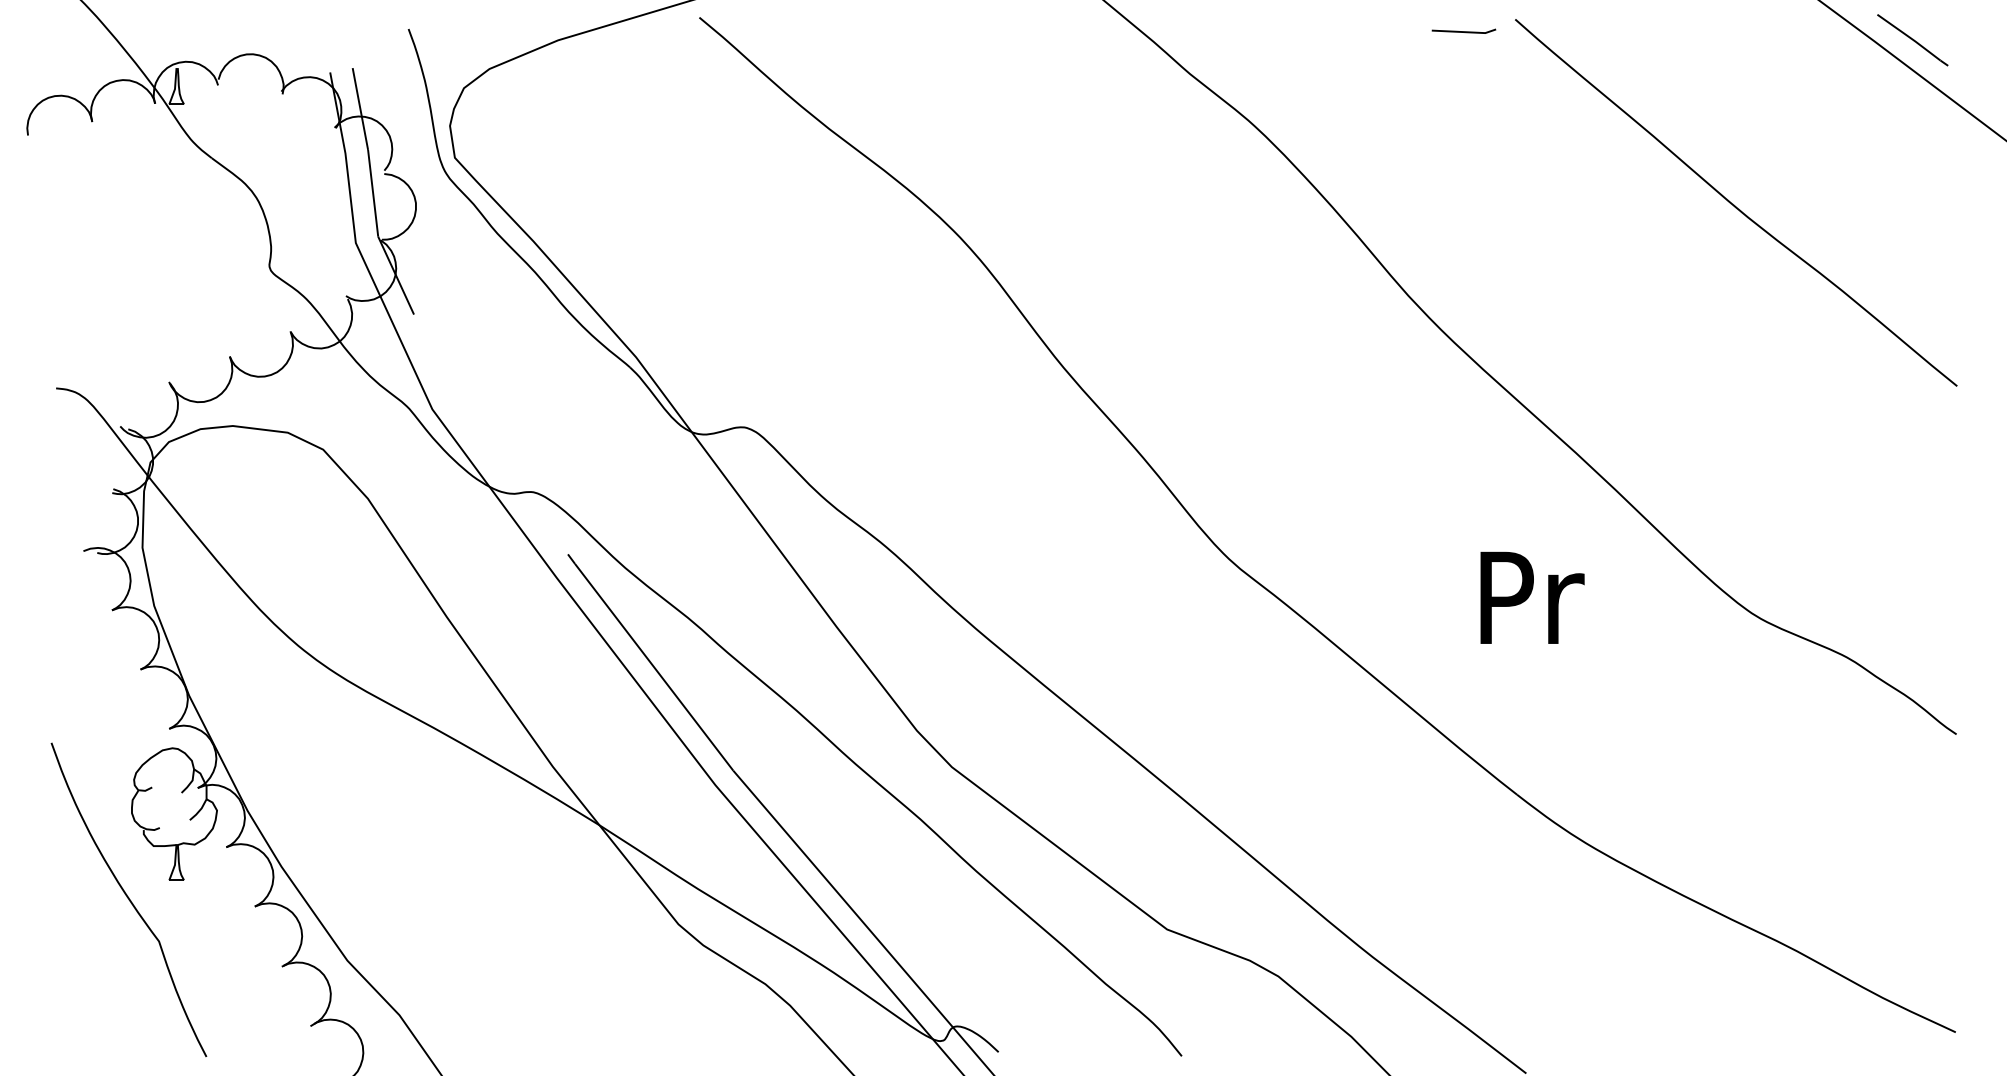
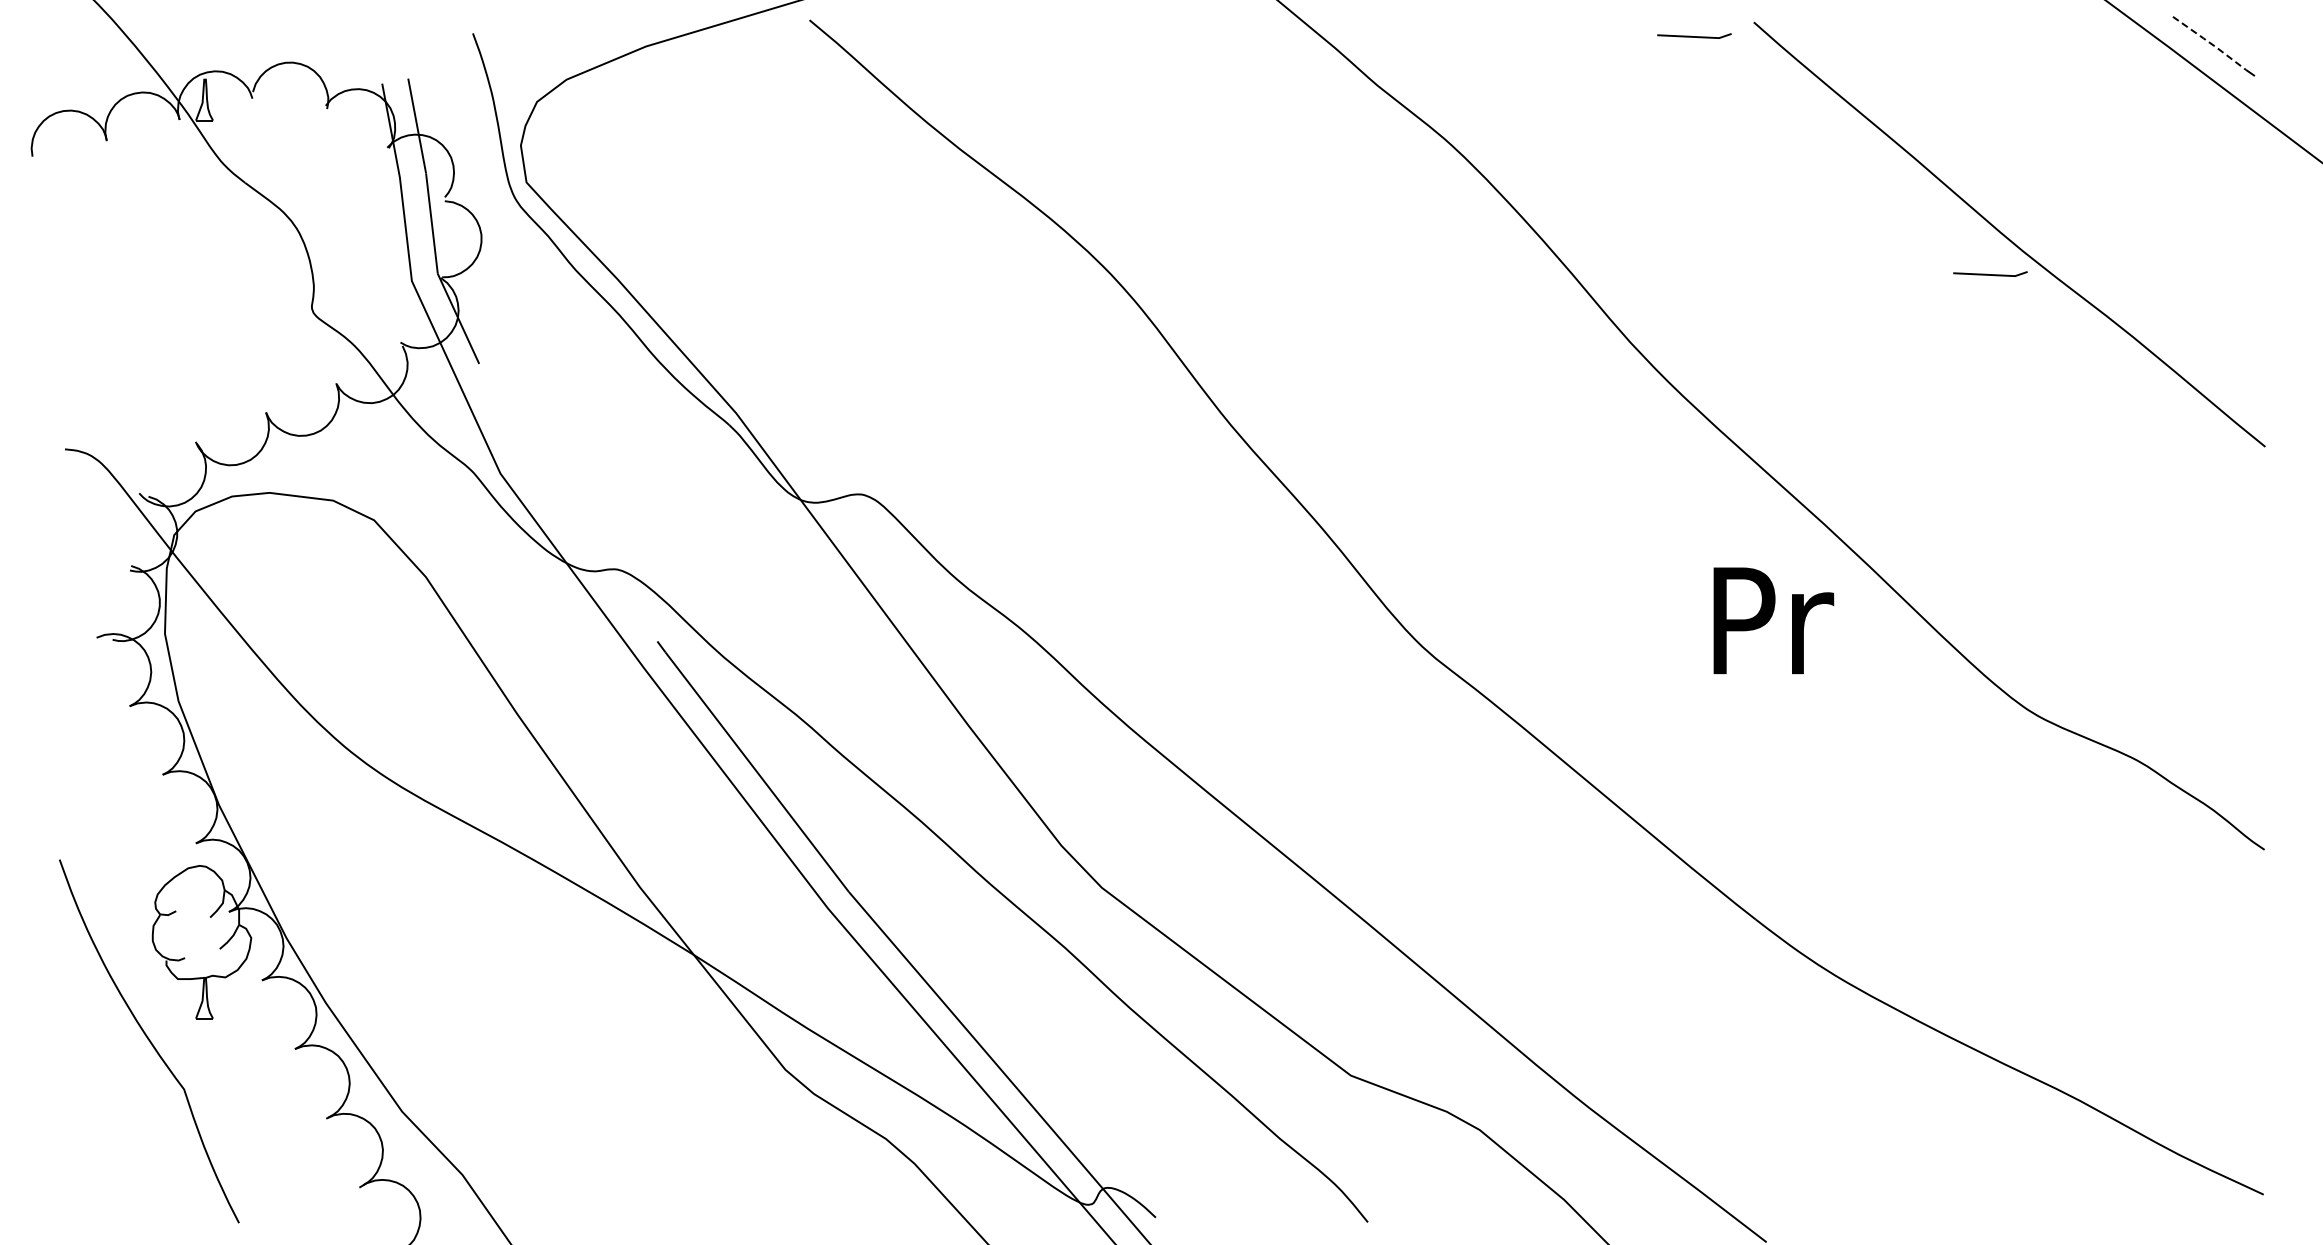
line: (1908, 36) -> (2209, 42), solid -> dashed
line: (1719, 237) -> (1990, 274), added
text: (1532, 597) -> (1773, 620), moved

